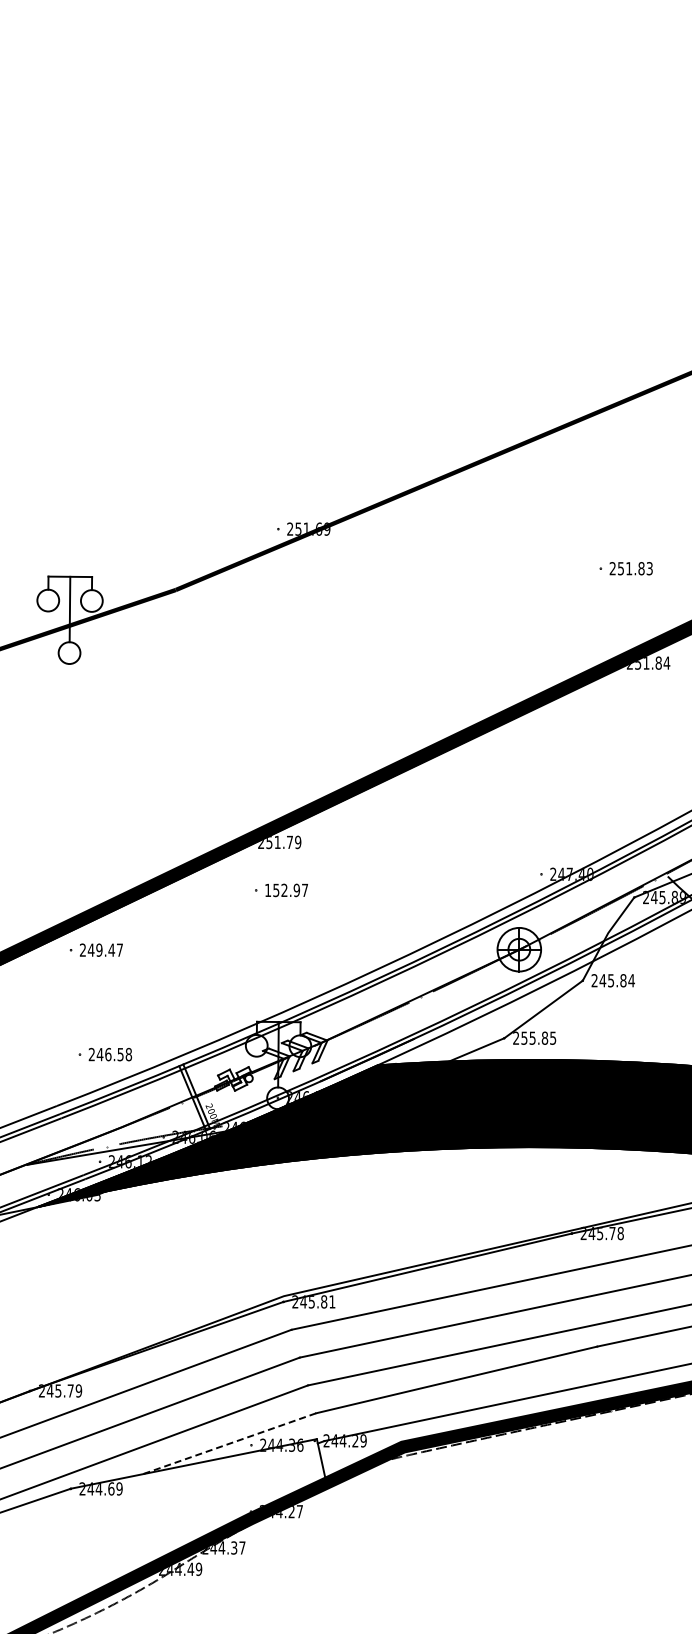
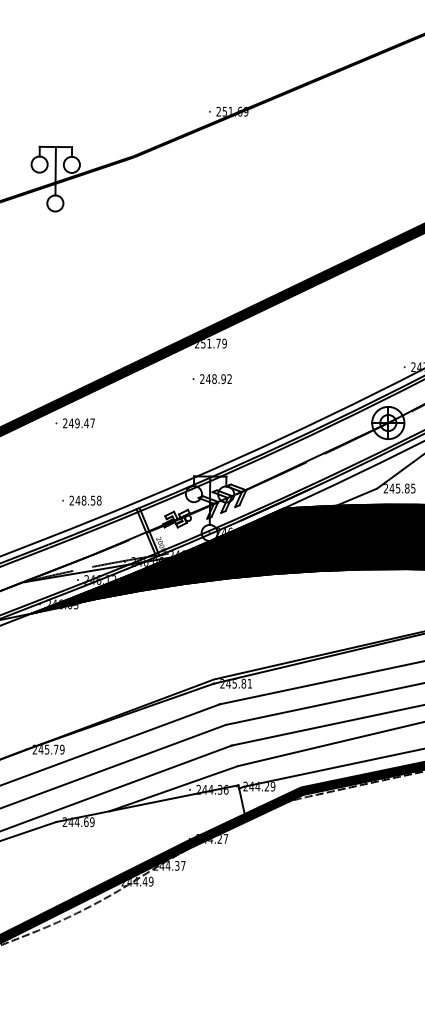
text: (286, 890) -> (215, 379), 152.97 -> 248.92
text: (524, 1037) -> (392, 488), 255.85 -> 245.85
text: (108, 1054) -> (84, 500), 246.58 -> 248.58
line: (229, 1443) -> (173, 788), dashed -> solid

